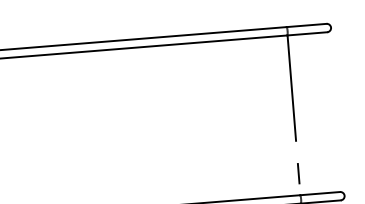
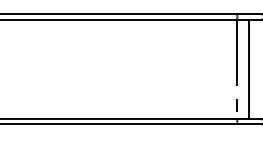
line: (312, 114) -> (248, 69), added

